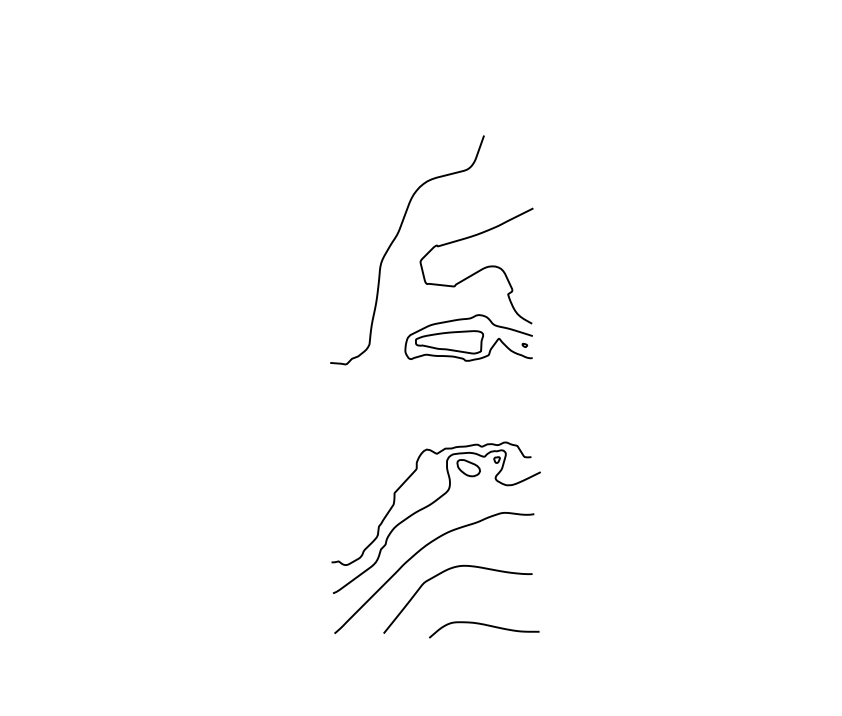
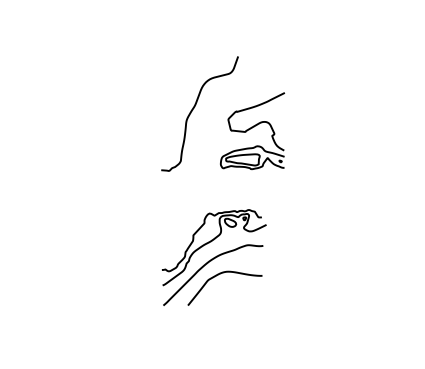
part: (468, 283) -> (252, 130), moved
curve: (484, 627) -> (238, 302), removed

